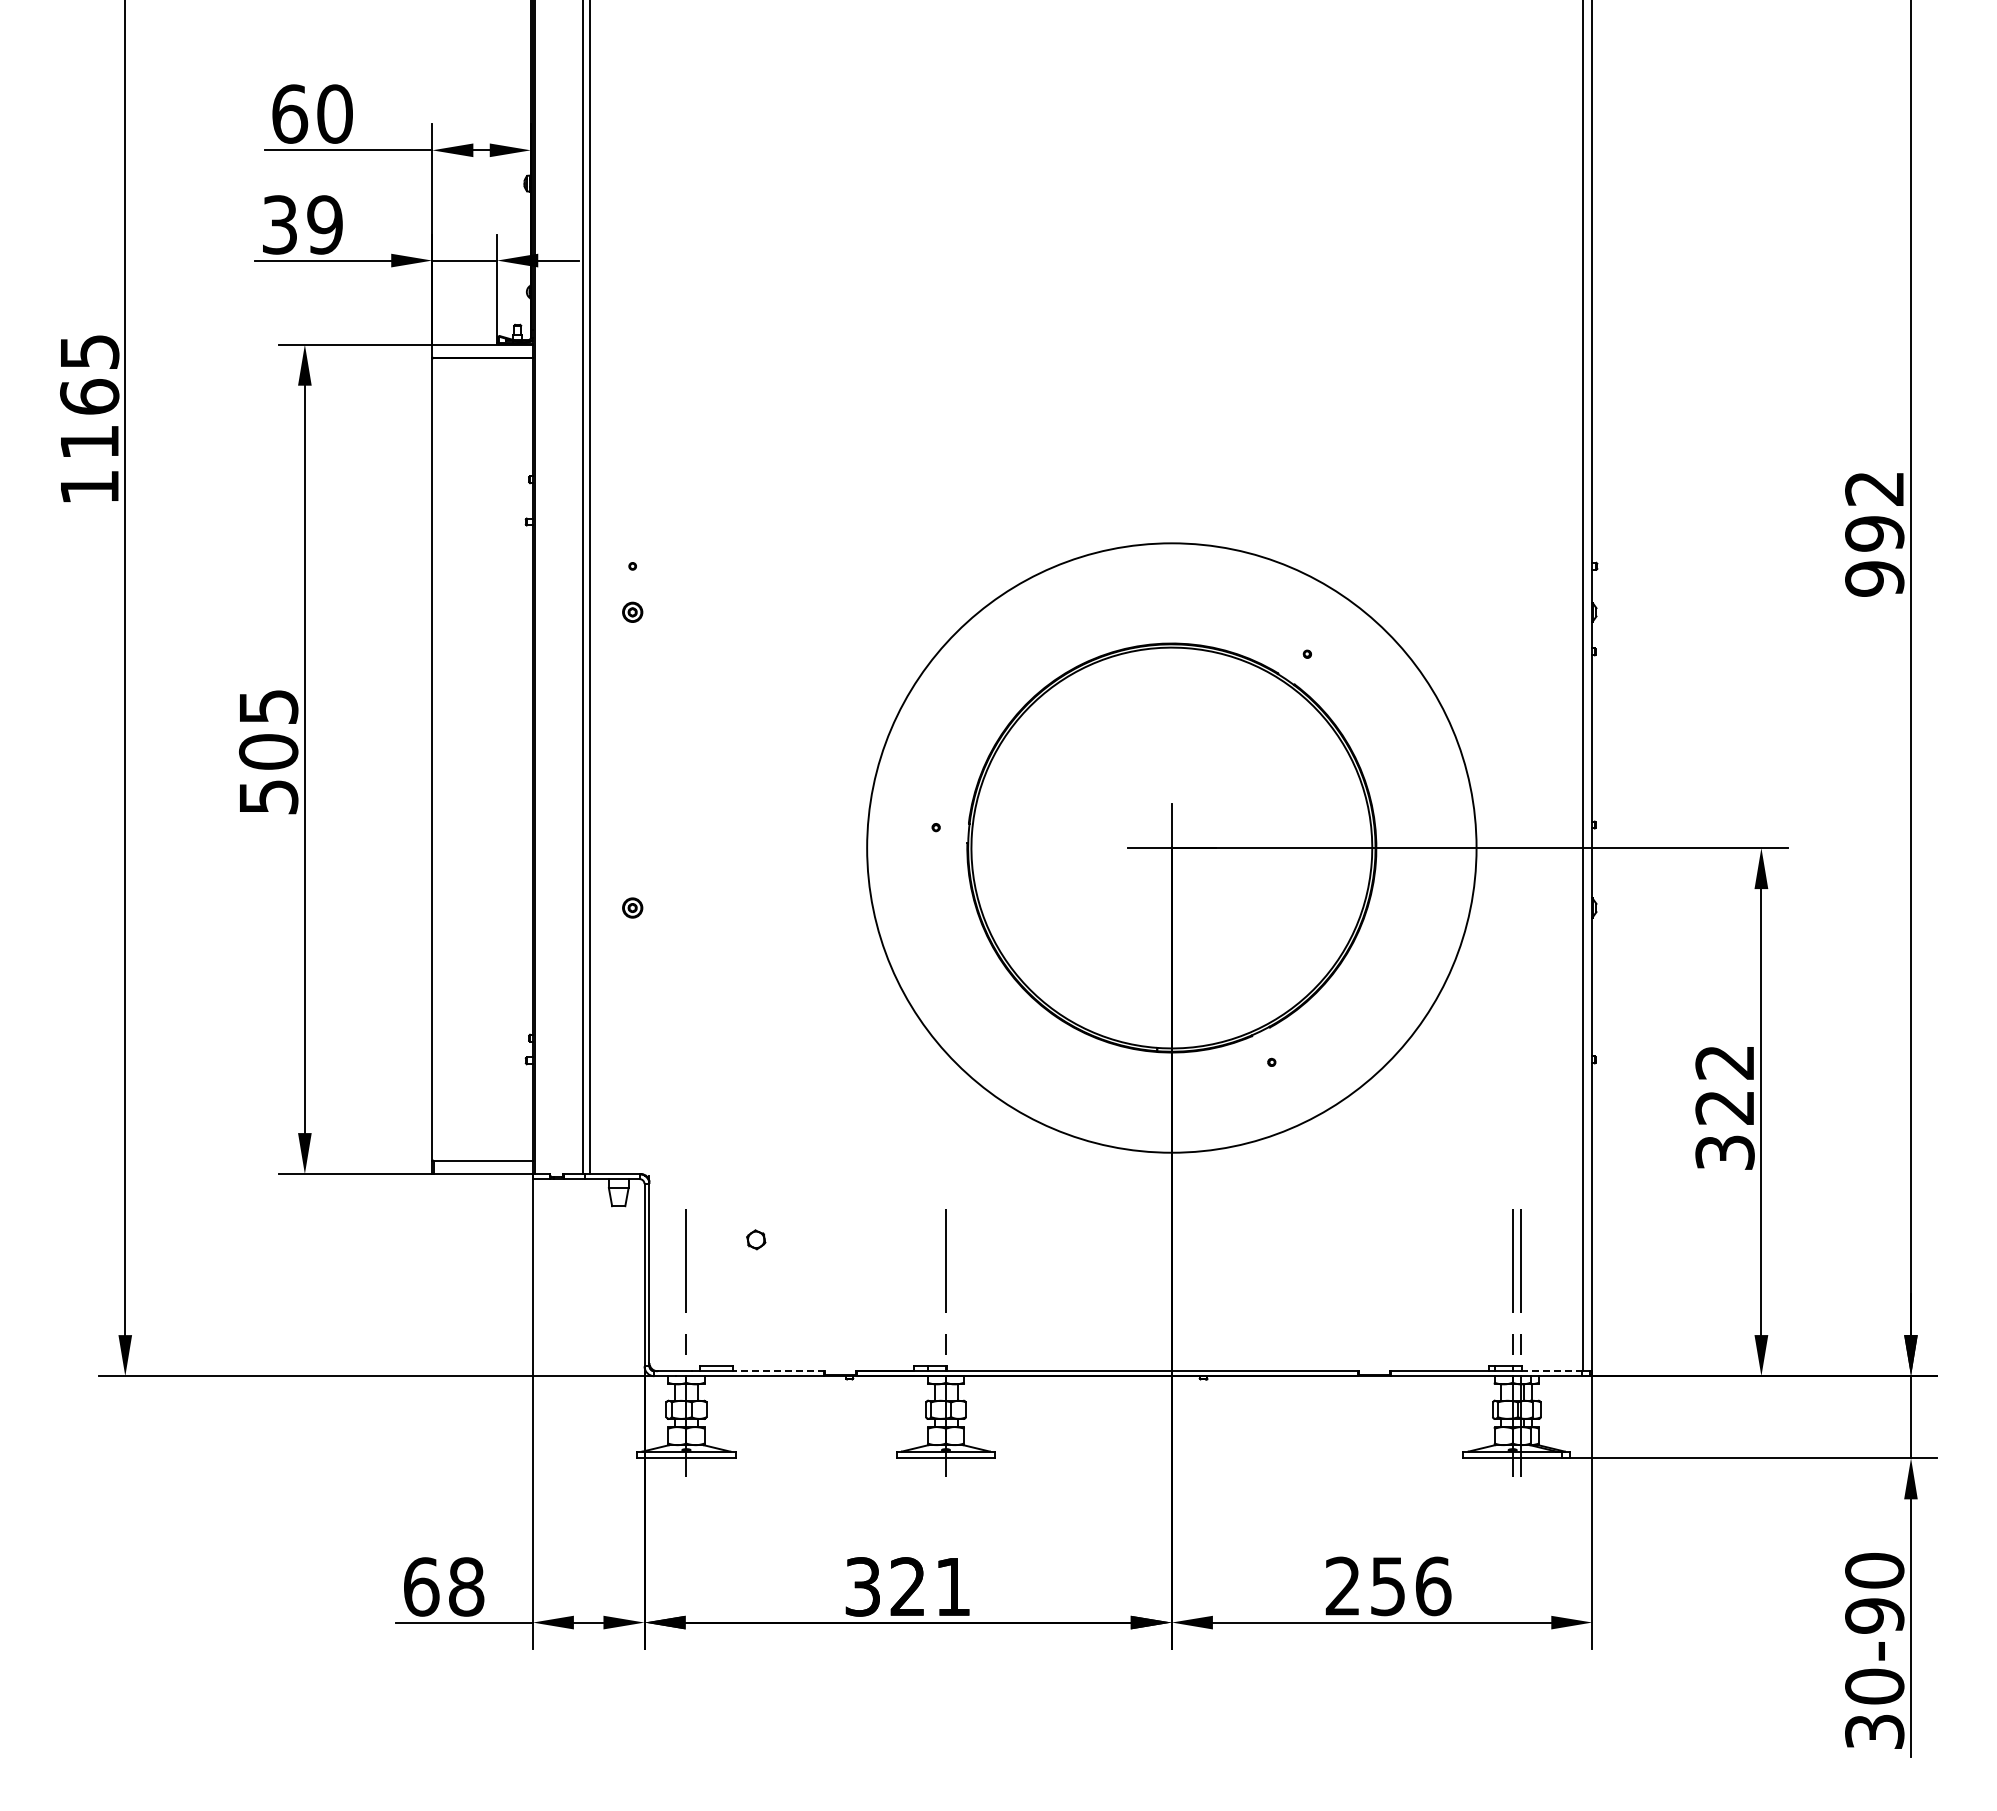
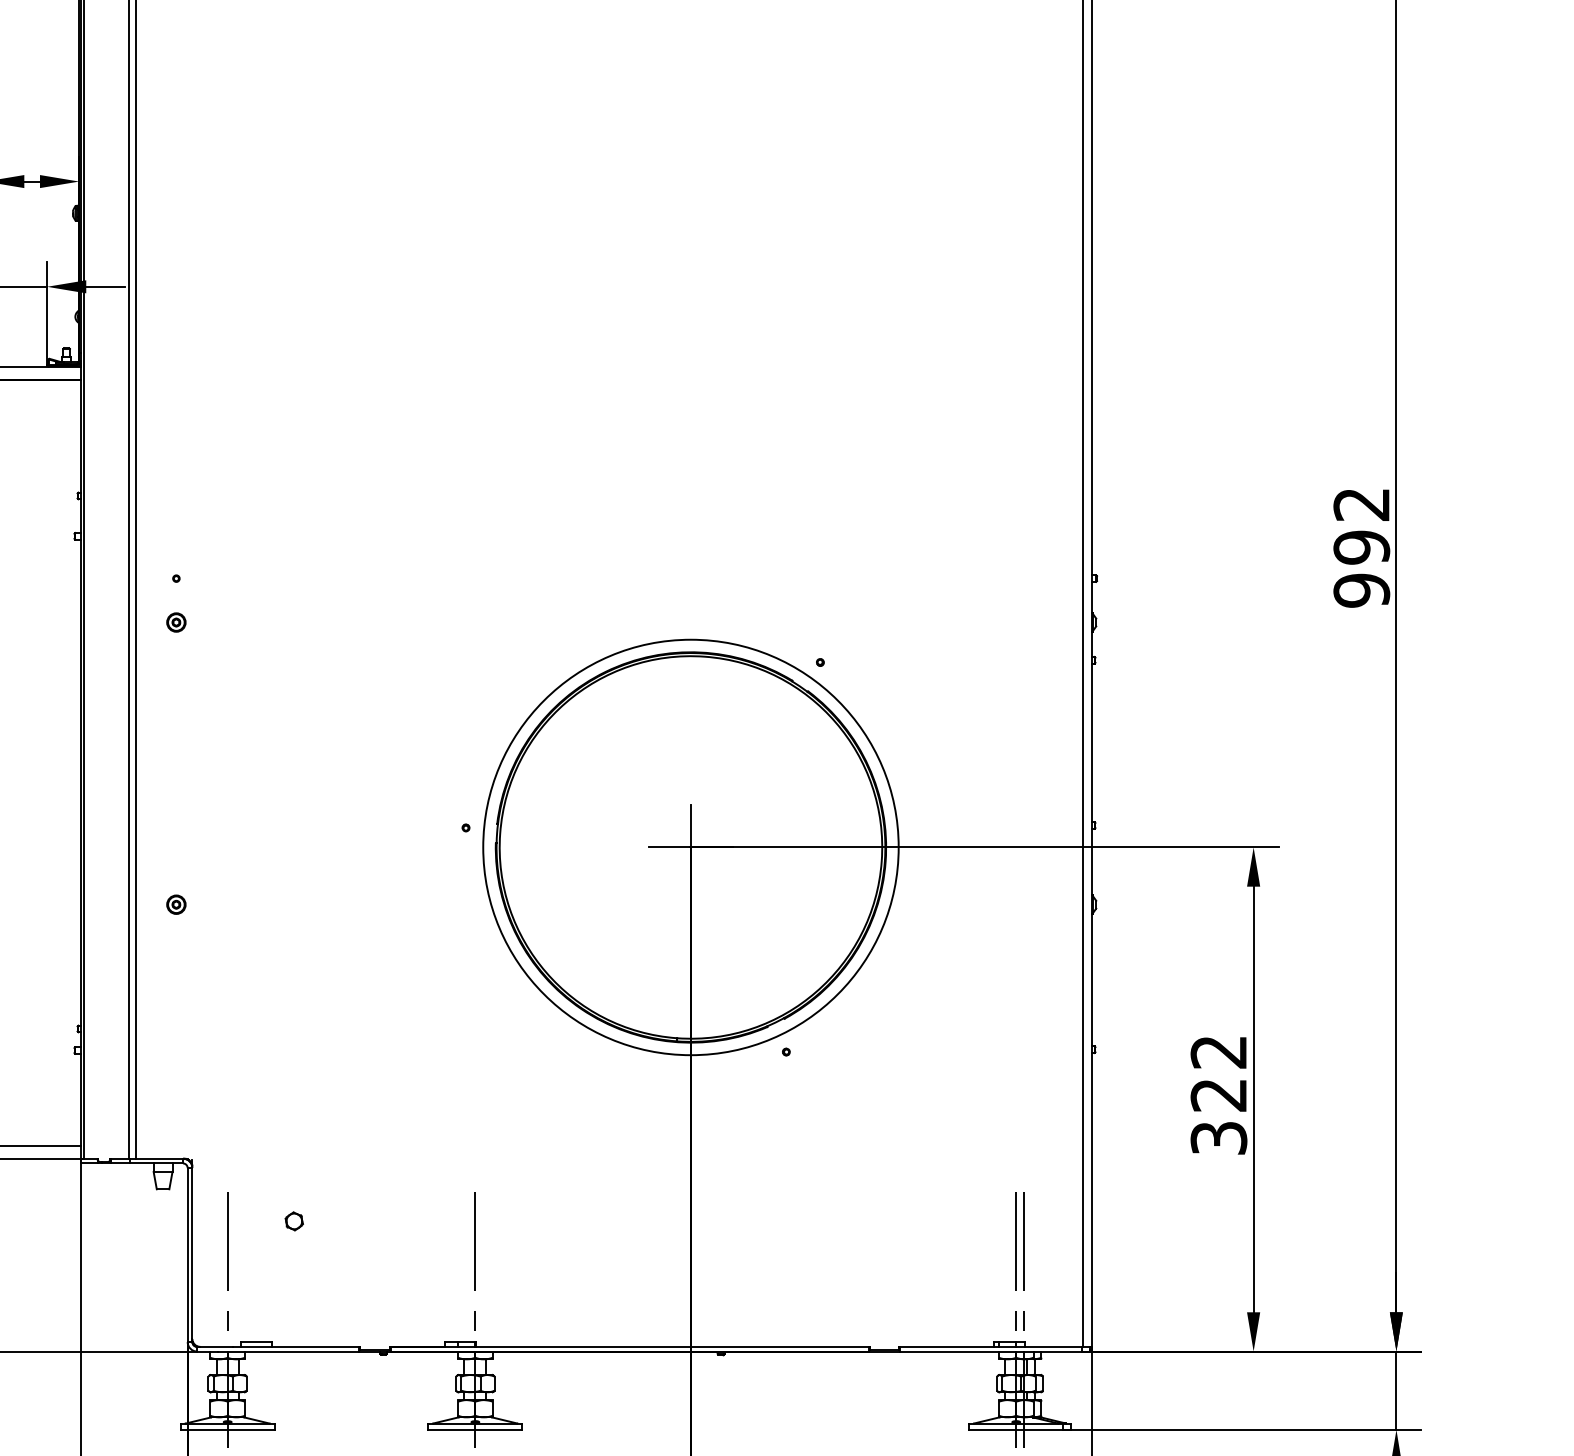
circle: (1171, 847) -> (690, 846), size x0.71
line: (779, 1371) -> (316, 1347), dashed -> solid
line: (1551, 1371) -> (1053, 1347), dashed -> solid

